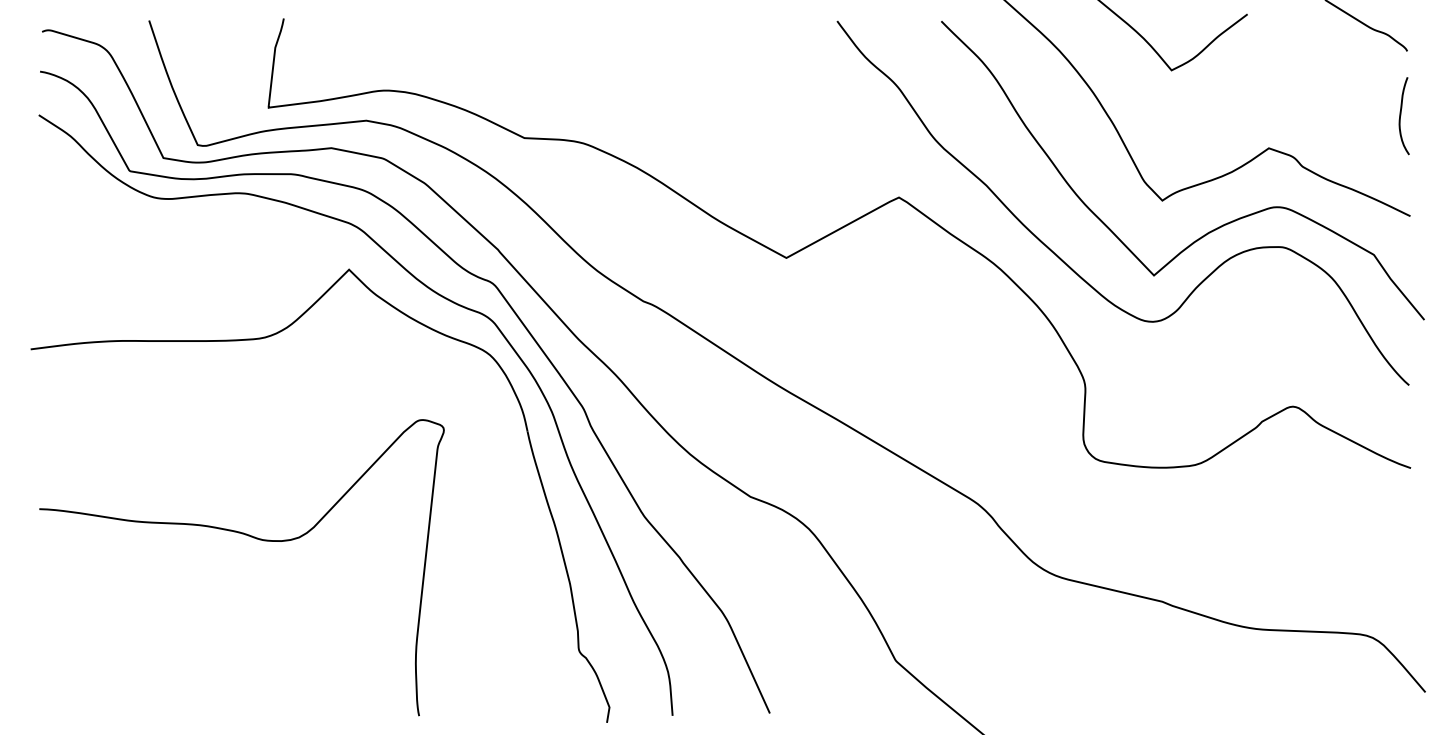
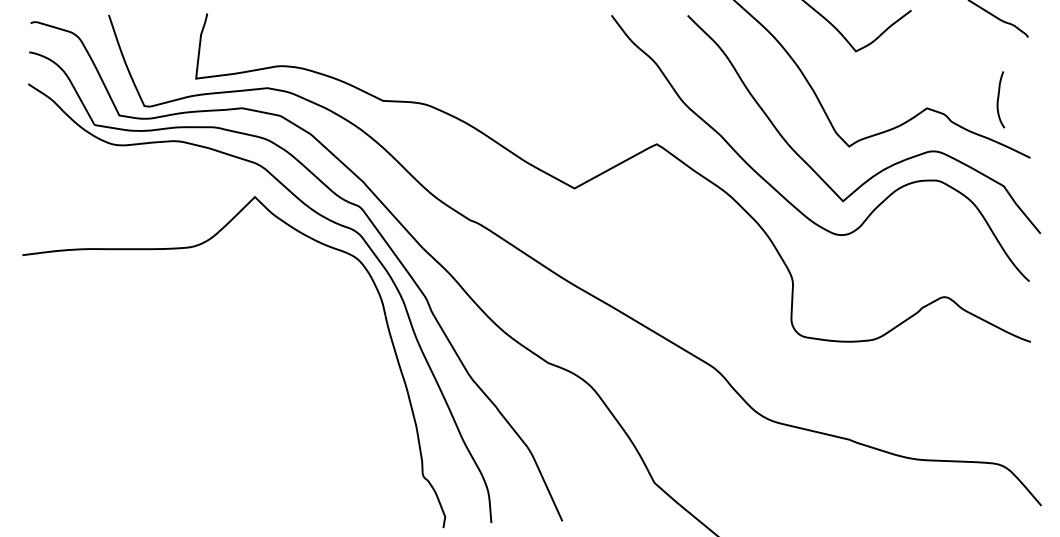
curve: (1400, 115) -> (998, 99), moved
curve: (252, 538) -> (184, 393), removed

